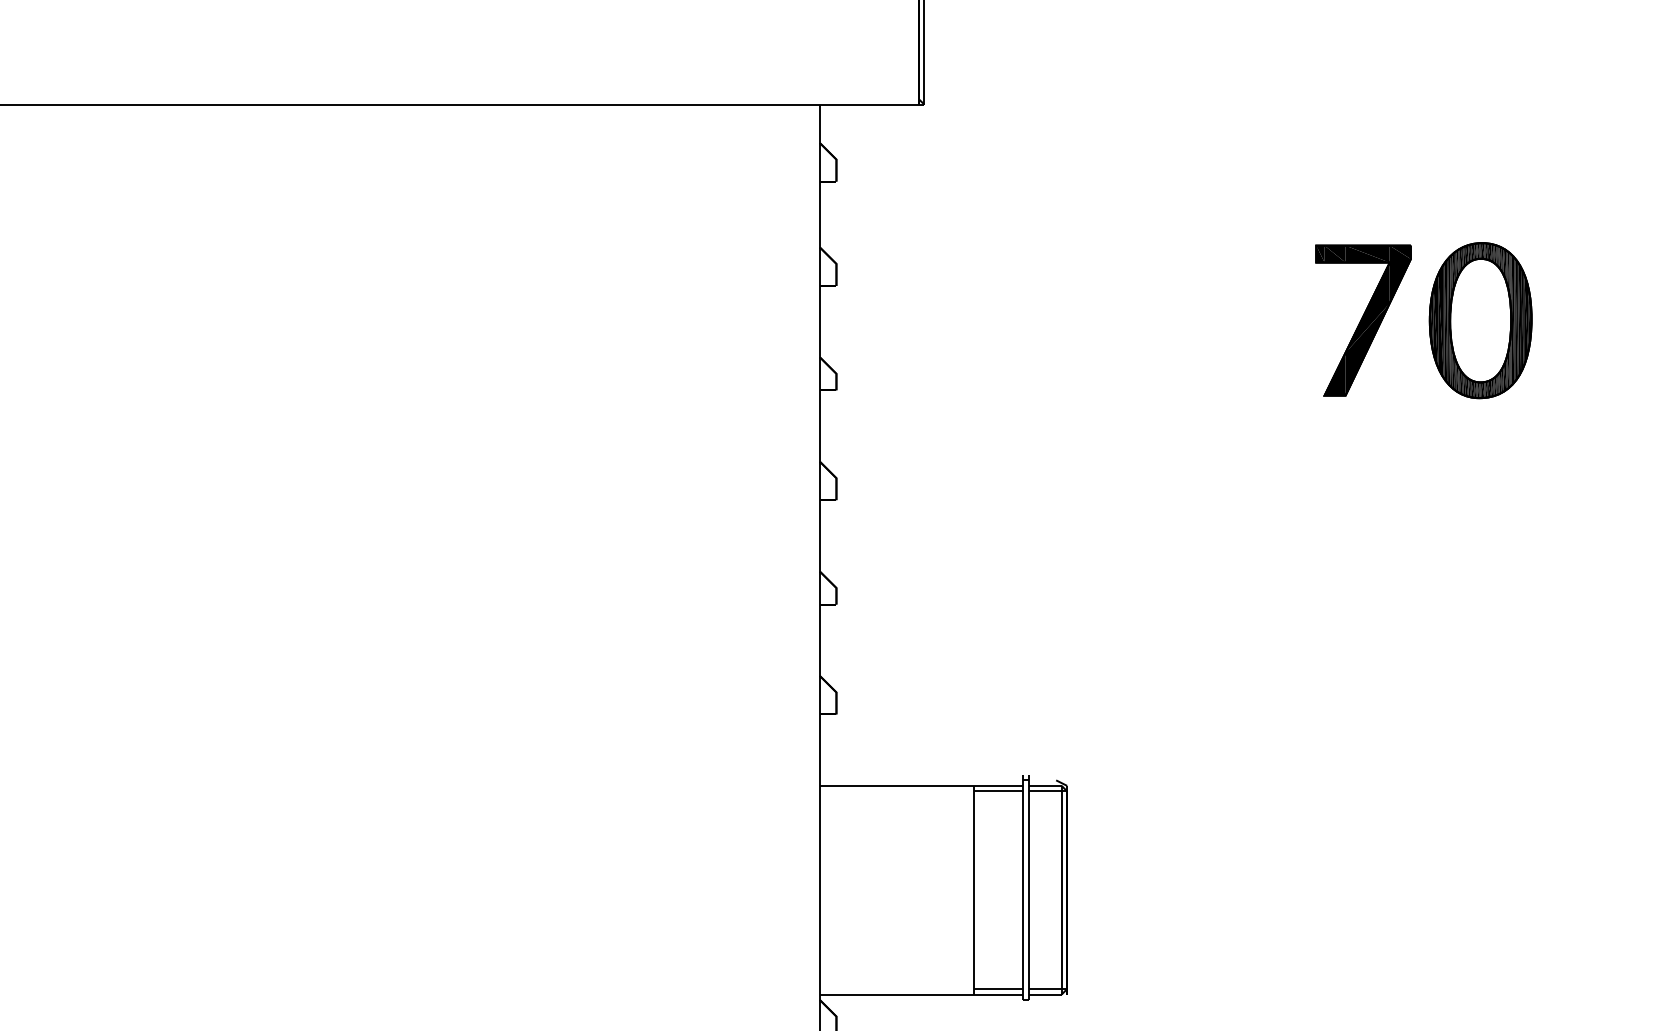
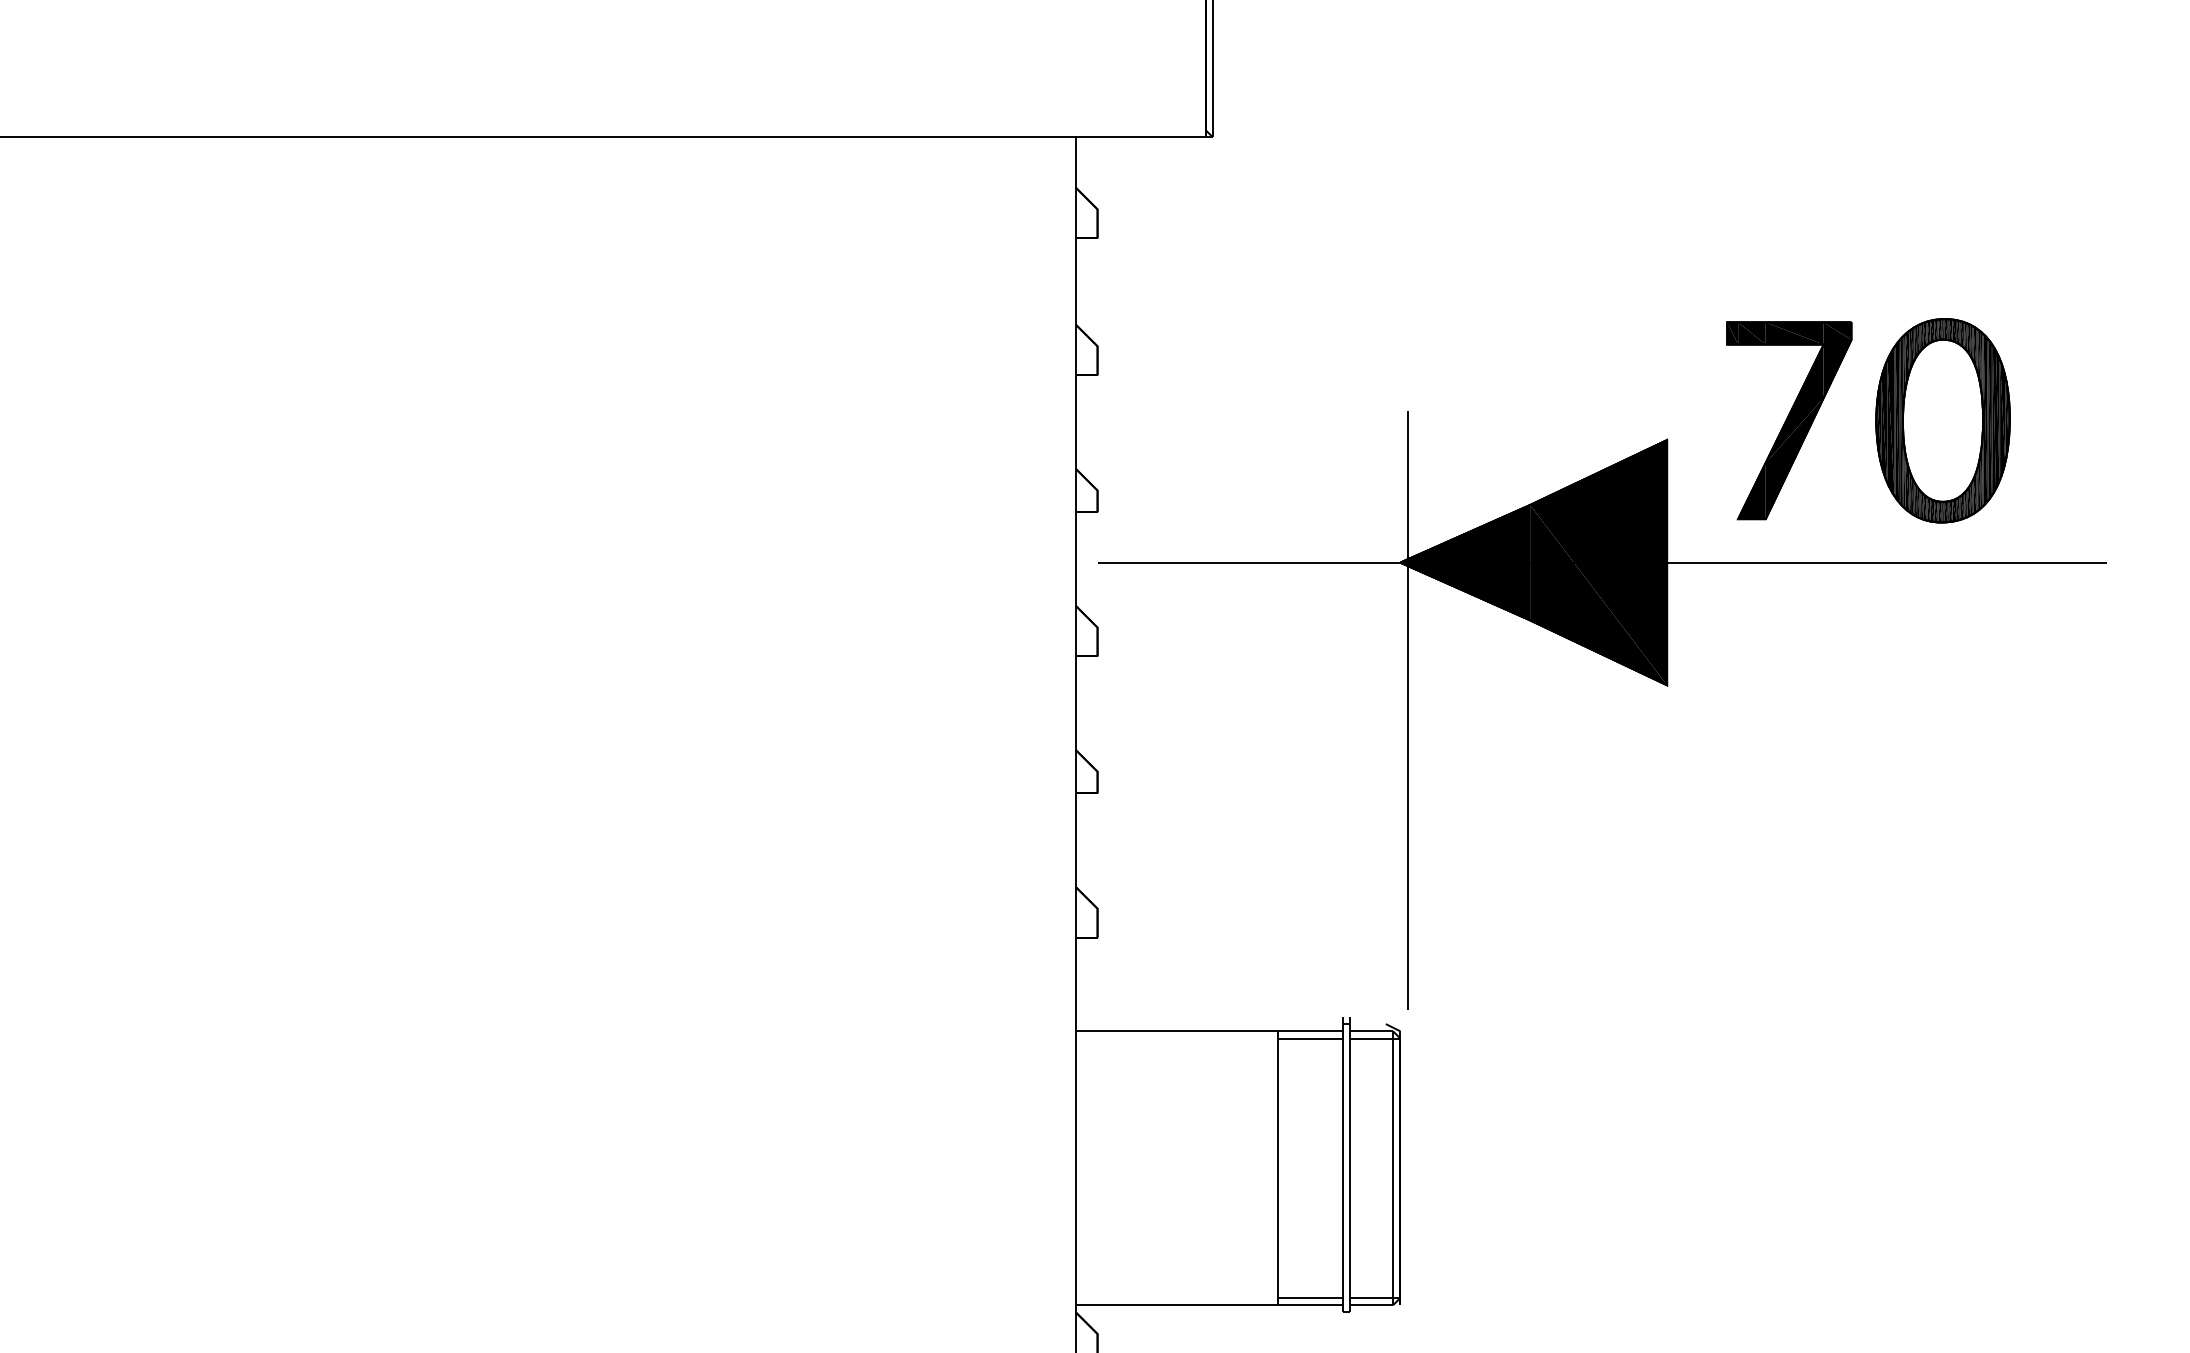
part: (1237, 507) -> (1624, 666), added

